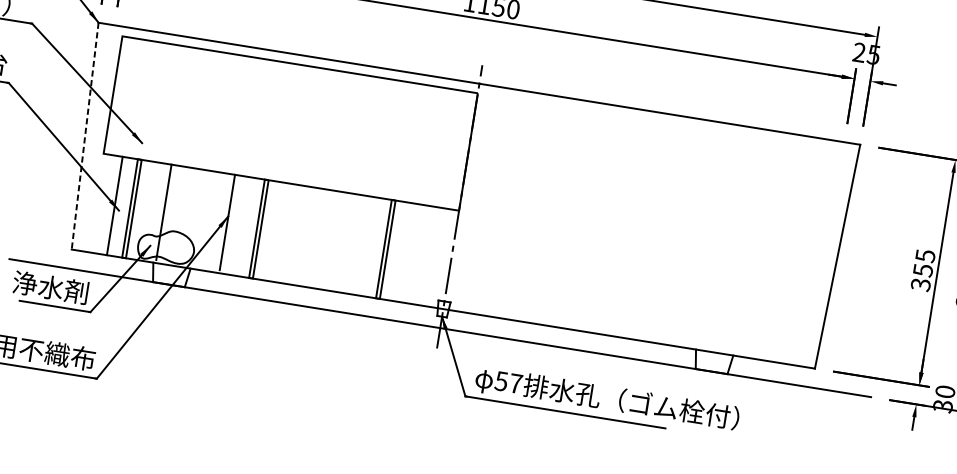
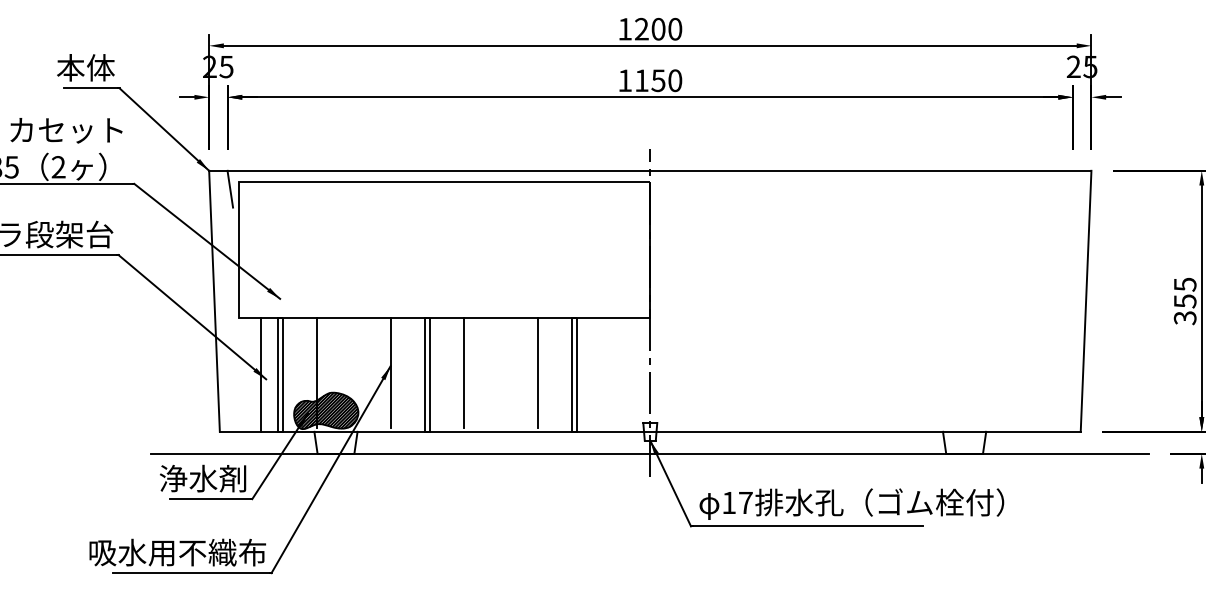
line: (114, 40) -> (230, 188), added
line: (85, 136) -> (214, 301), dashed -> solid
line: (291, 232) -> (464, 372), added
line: (354, 242) -> (537, 372), added
hatch: (166, 245) -> (326, 410), added
text: (500, 381) -> (728, 503), 57 -> 17

